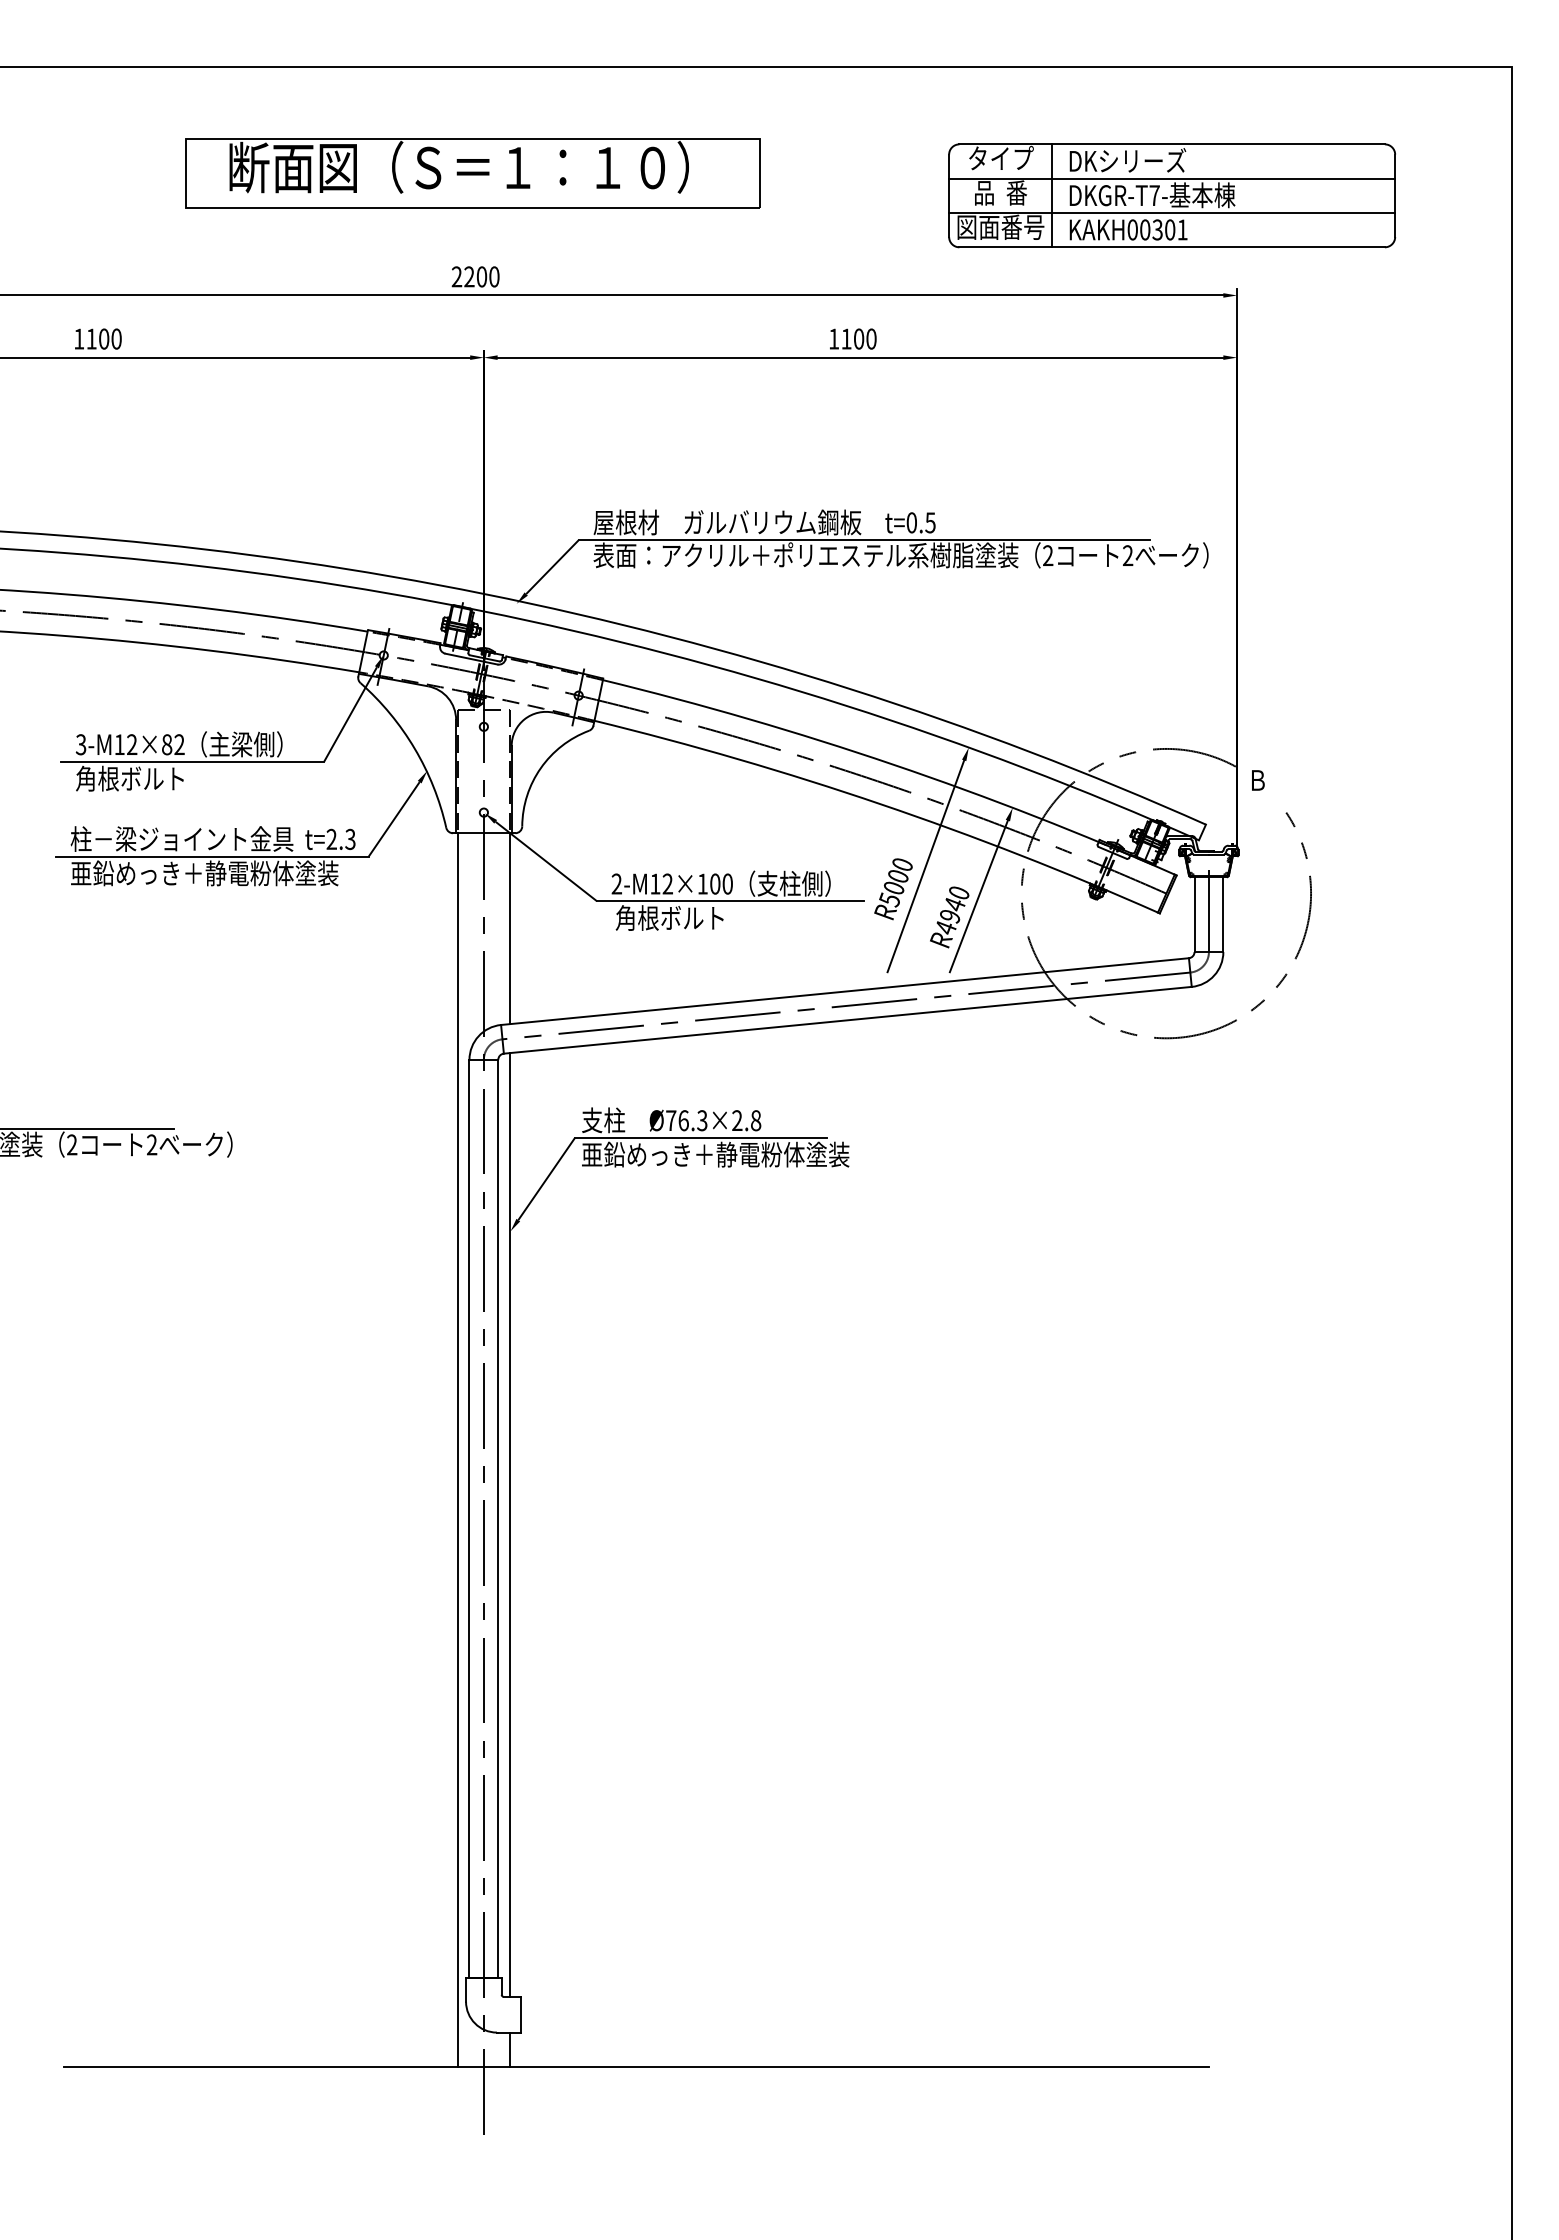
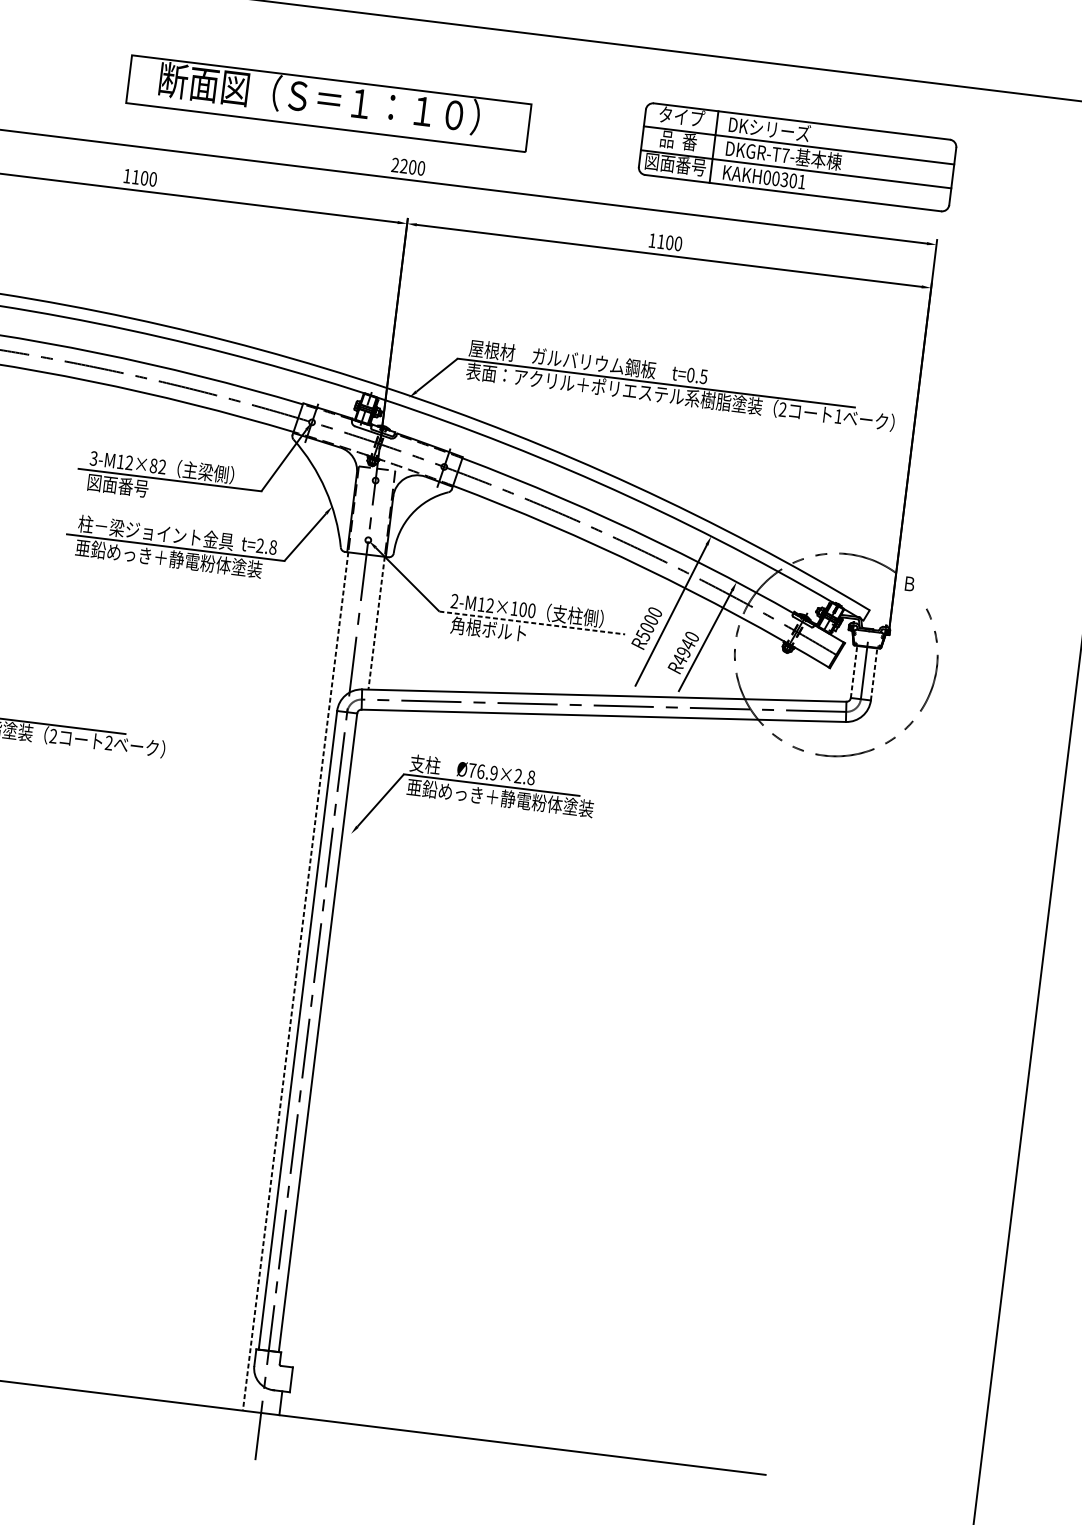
part: (472, 173) -> (328, 103), moved
part: (1172, 195) -> (797, 157), moved
text: (1127, 555) -> (838, 416), 2 -> 1
text: (129, 778) -> (124, 486), 角根ボルト -> 図面番号
text: (350, 838) -> (273, 546), t=2.3 -> t=2.8
line: (730, 901) -> (532, 623), solid -> dashed
line: (1194, 914) -> (854, 671), solid -> dashed
line: (1223, 914) -> (874, 674), solid -> dashed
line: (510, 929) -> (376, 623), solid -> dashed
text: (702, 1120) -> (494, 773), Ø76.3×2.8 -> Ø76.9×2.8
line: (457, 1450) -> (295, 981), solid -> dashed
line: (510, 1524) -> (326, 1037), removed

